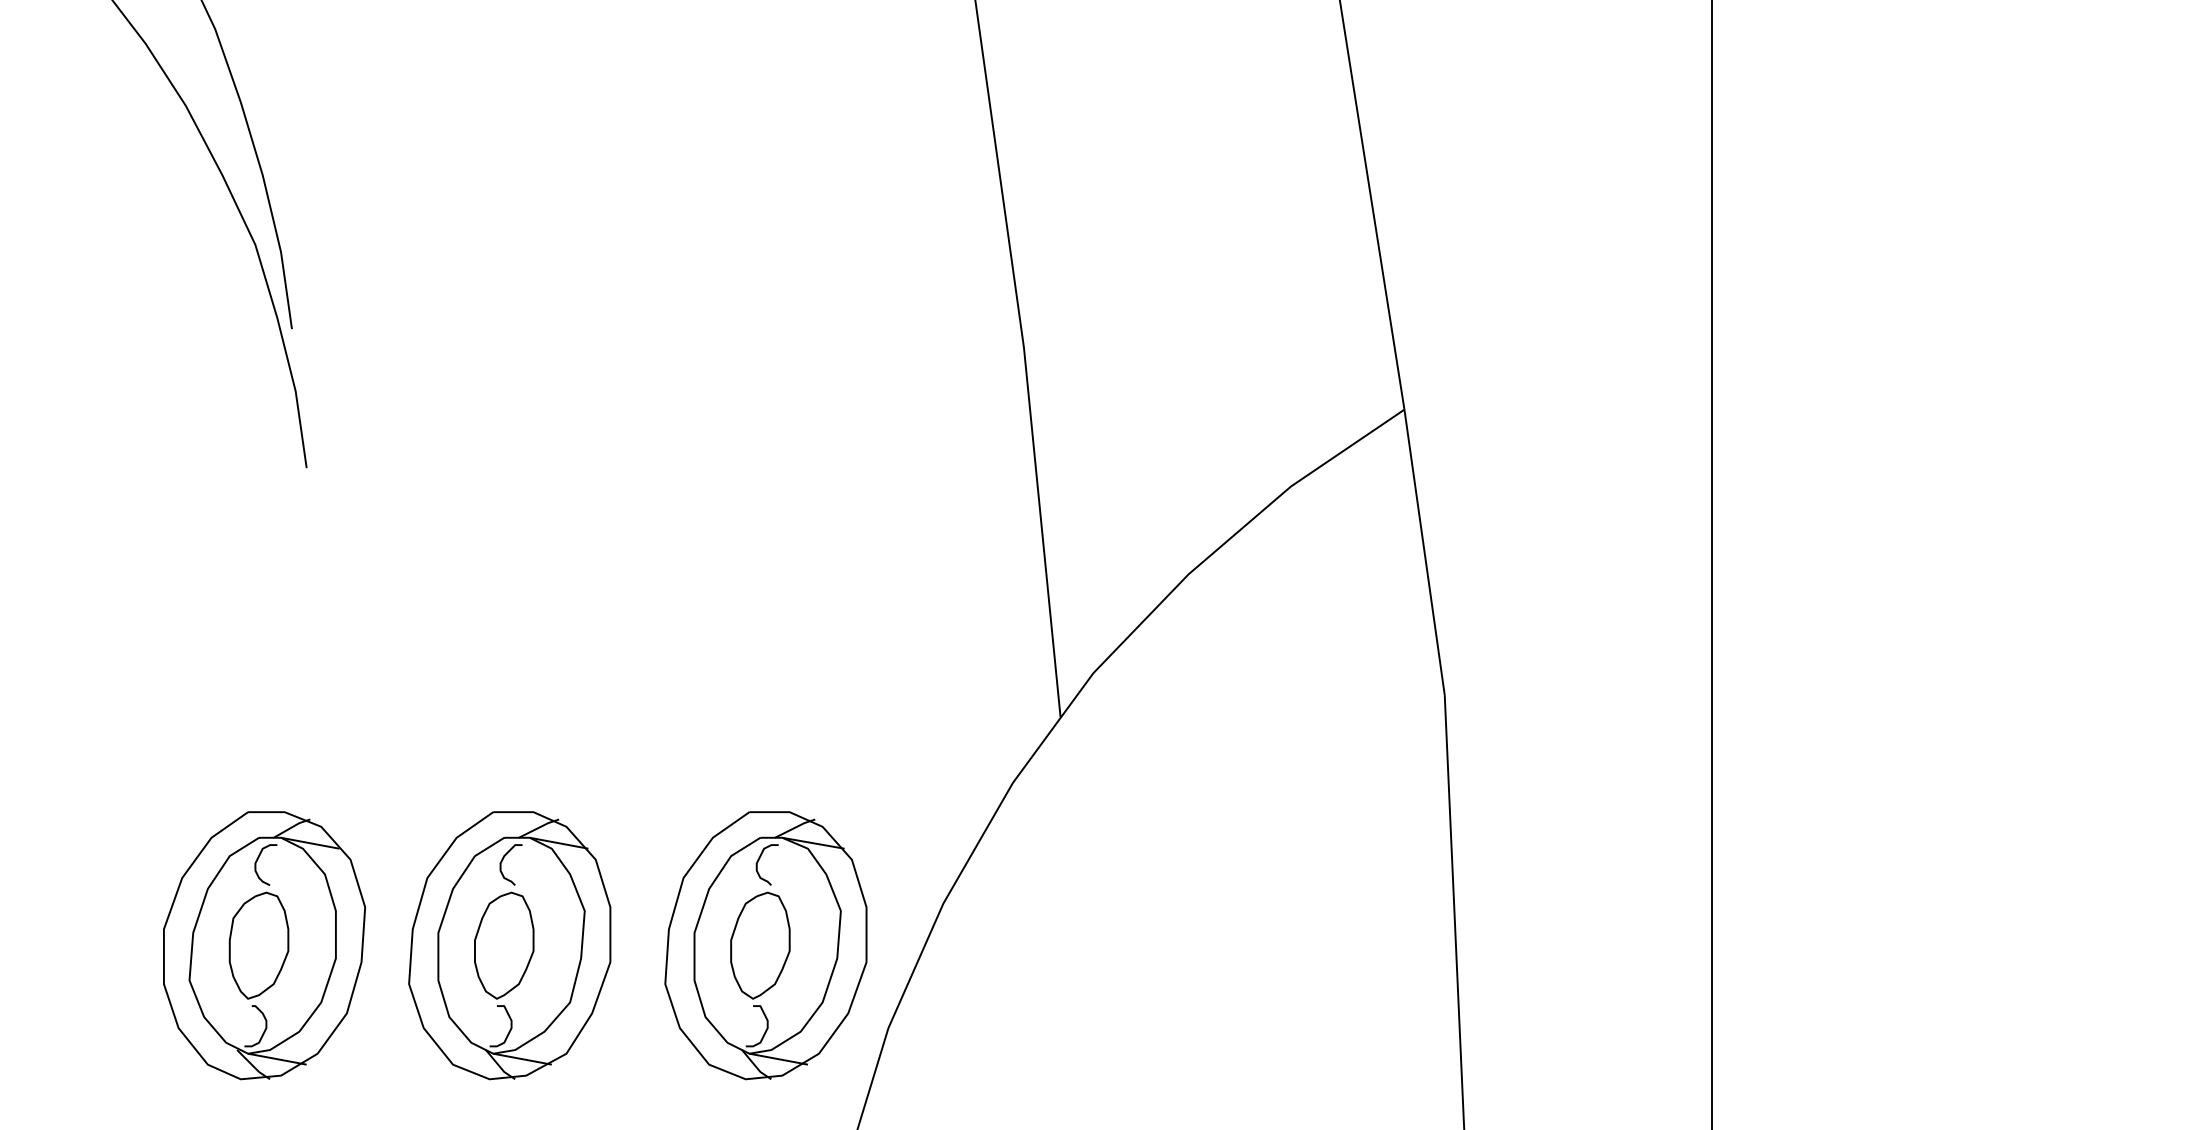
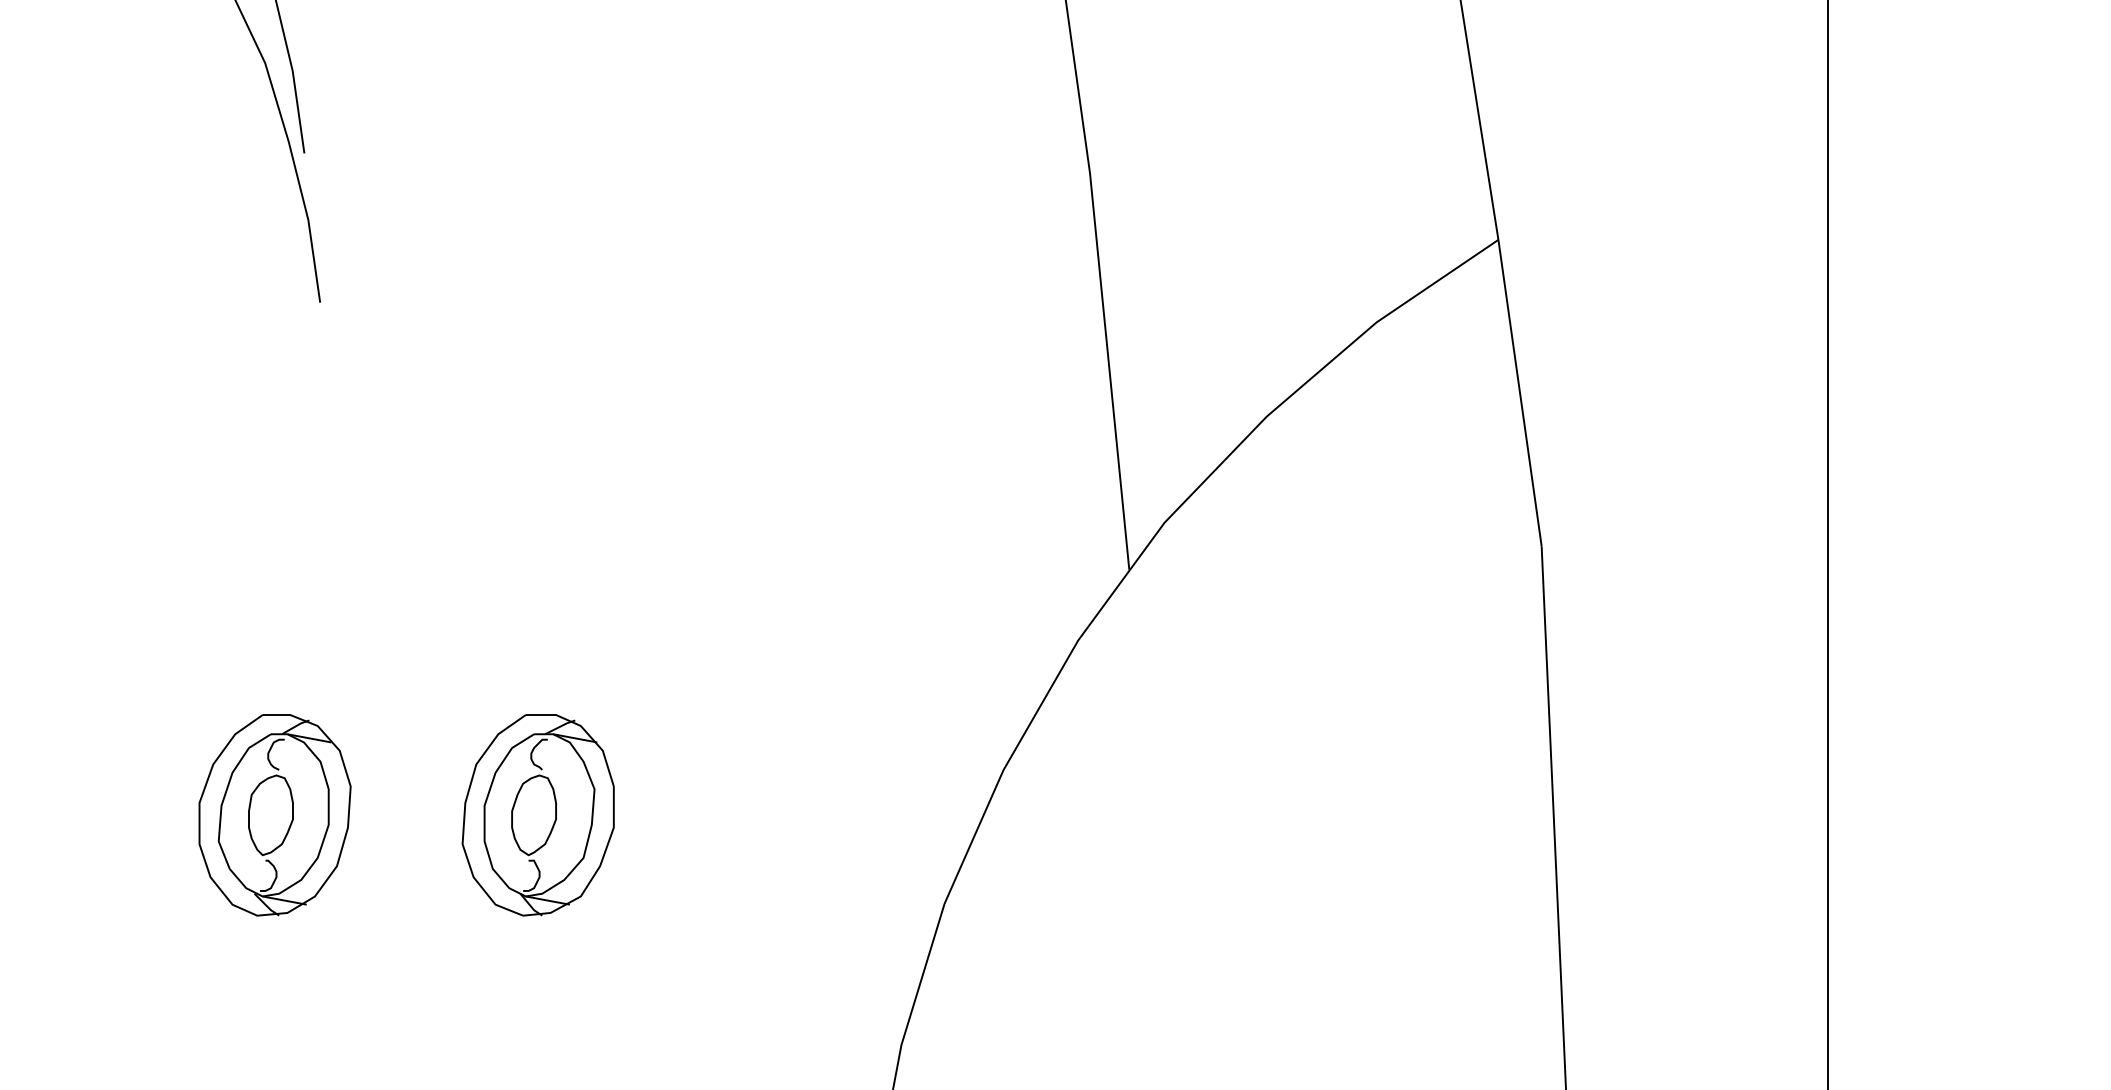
part: (264, 945) -> (274, 815), size x0.7
part: (509, 945) -> (537, 815), size x0.7
part: (765, 945) -> (812, 815), removed

